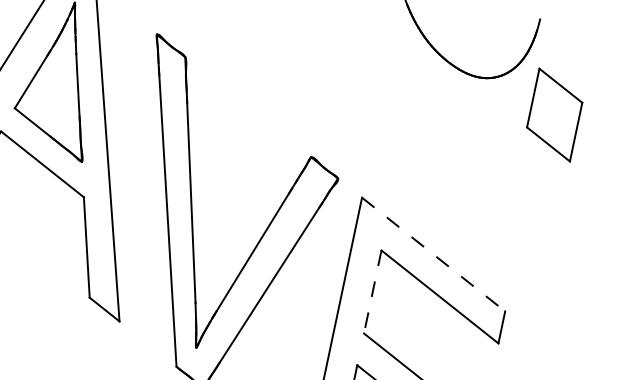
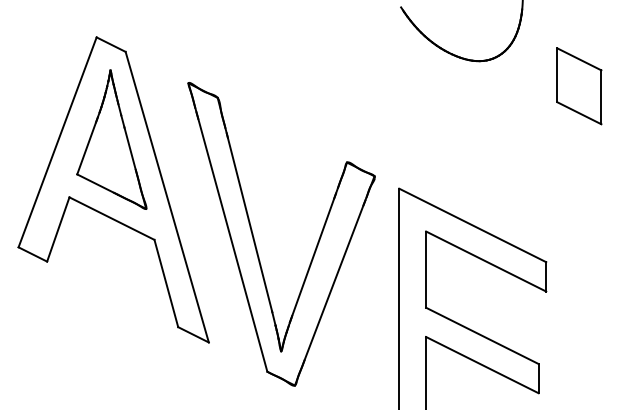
part: (554, 115) -> (579, 86), moved
line: (434, 254) -> (473, 225), dashed -> solid
line: (372, 293) -> (426, 270), dashed -> solid

